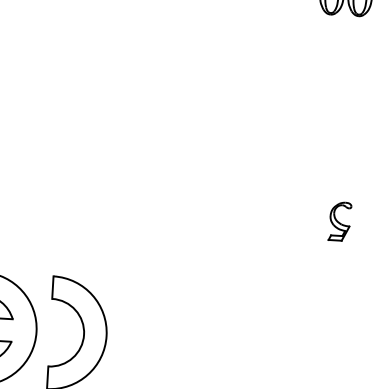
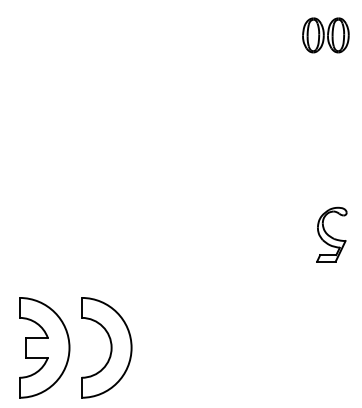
part: (340, 221) -> (332, 234), size x1.6

